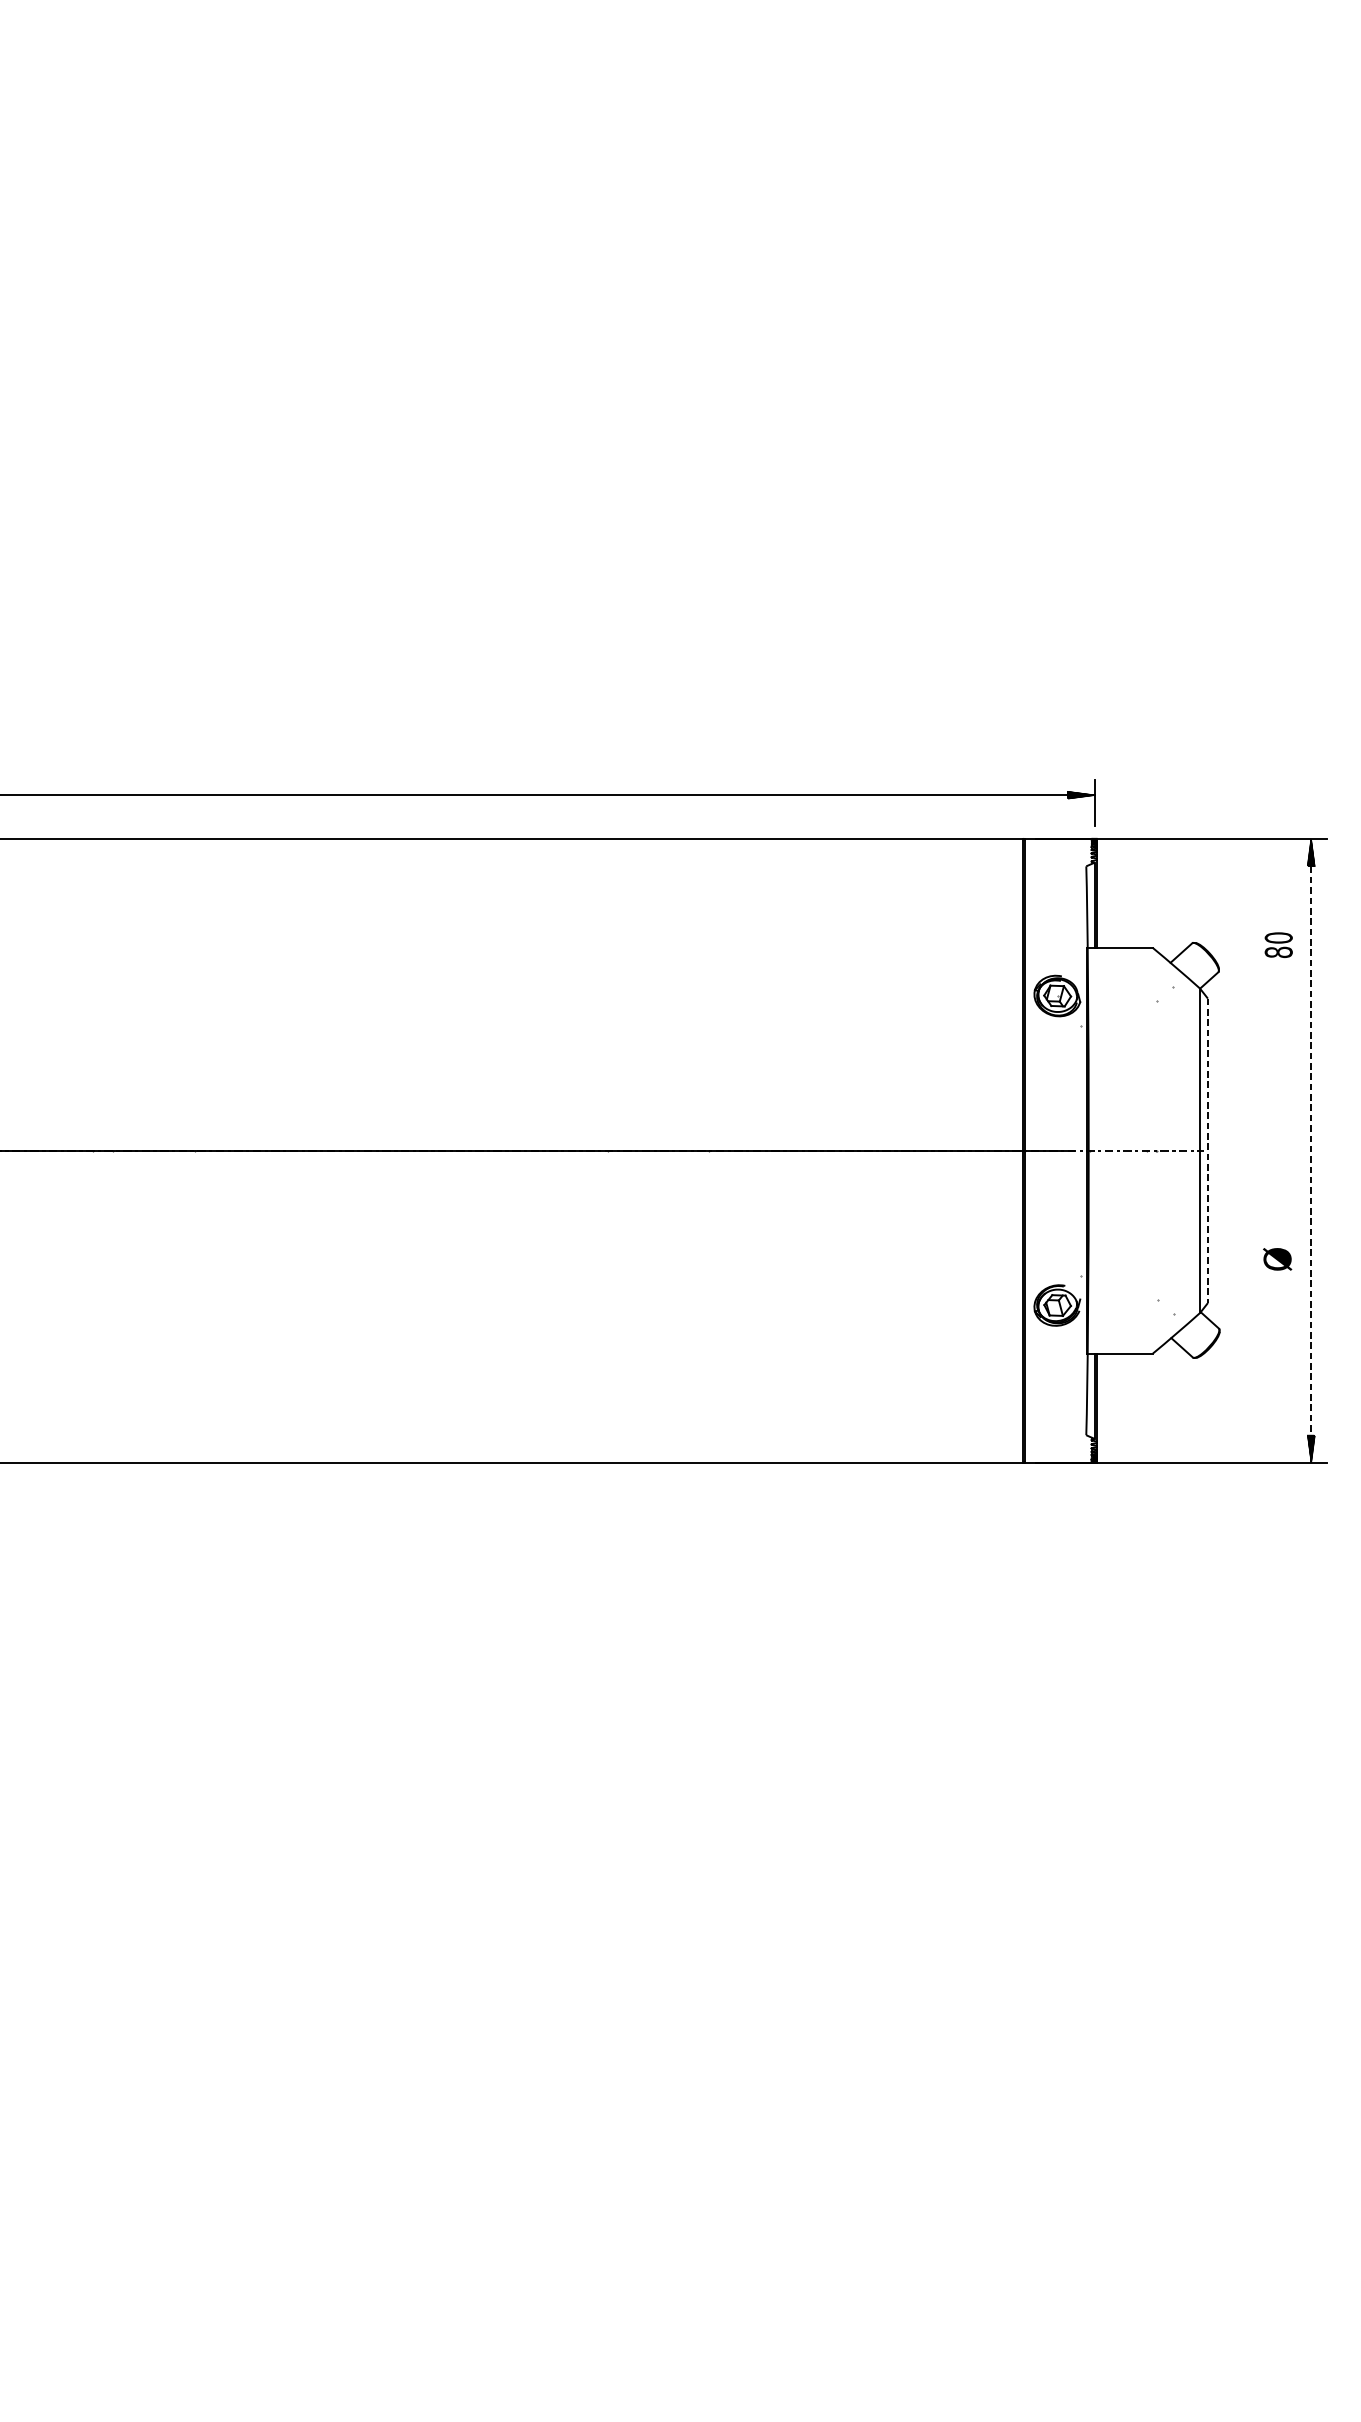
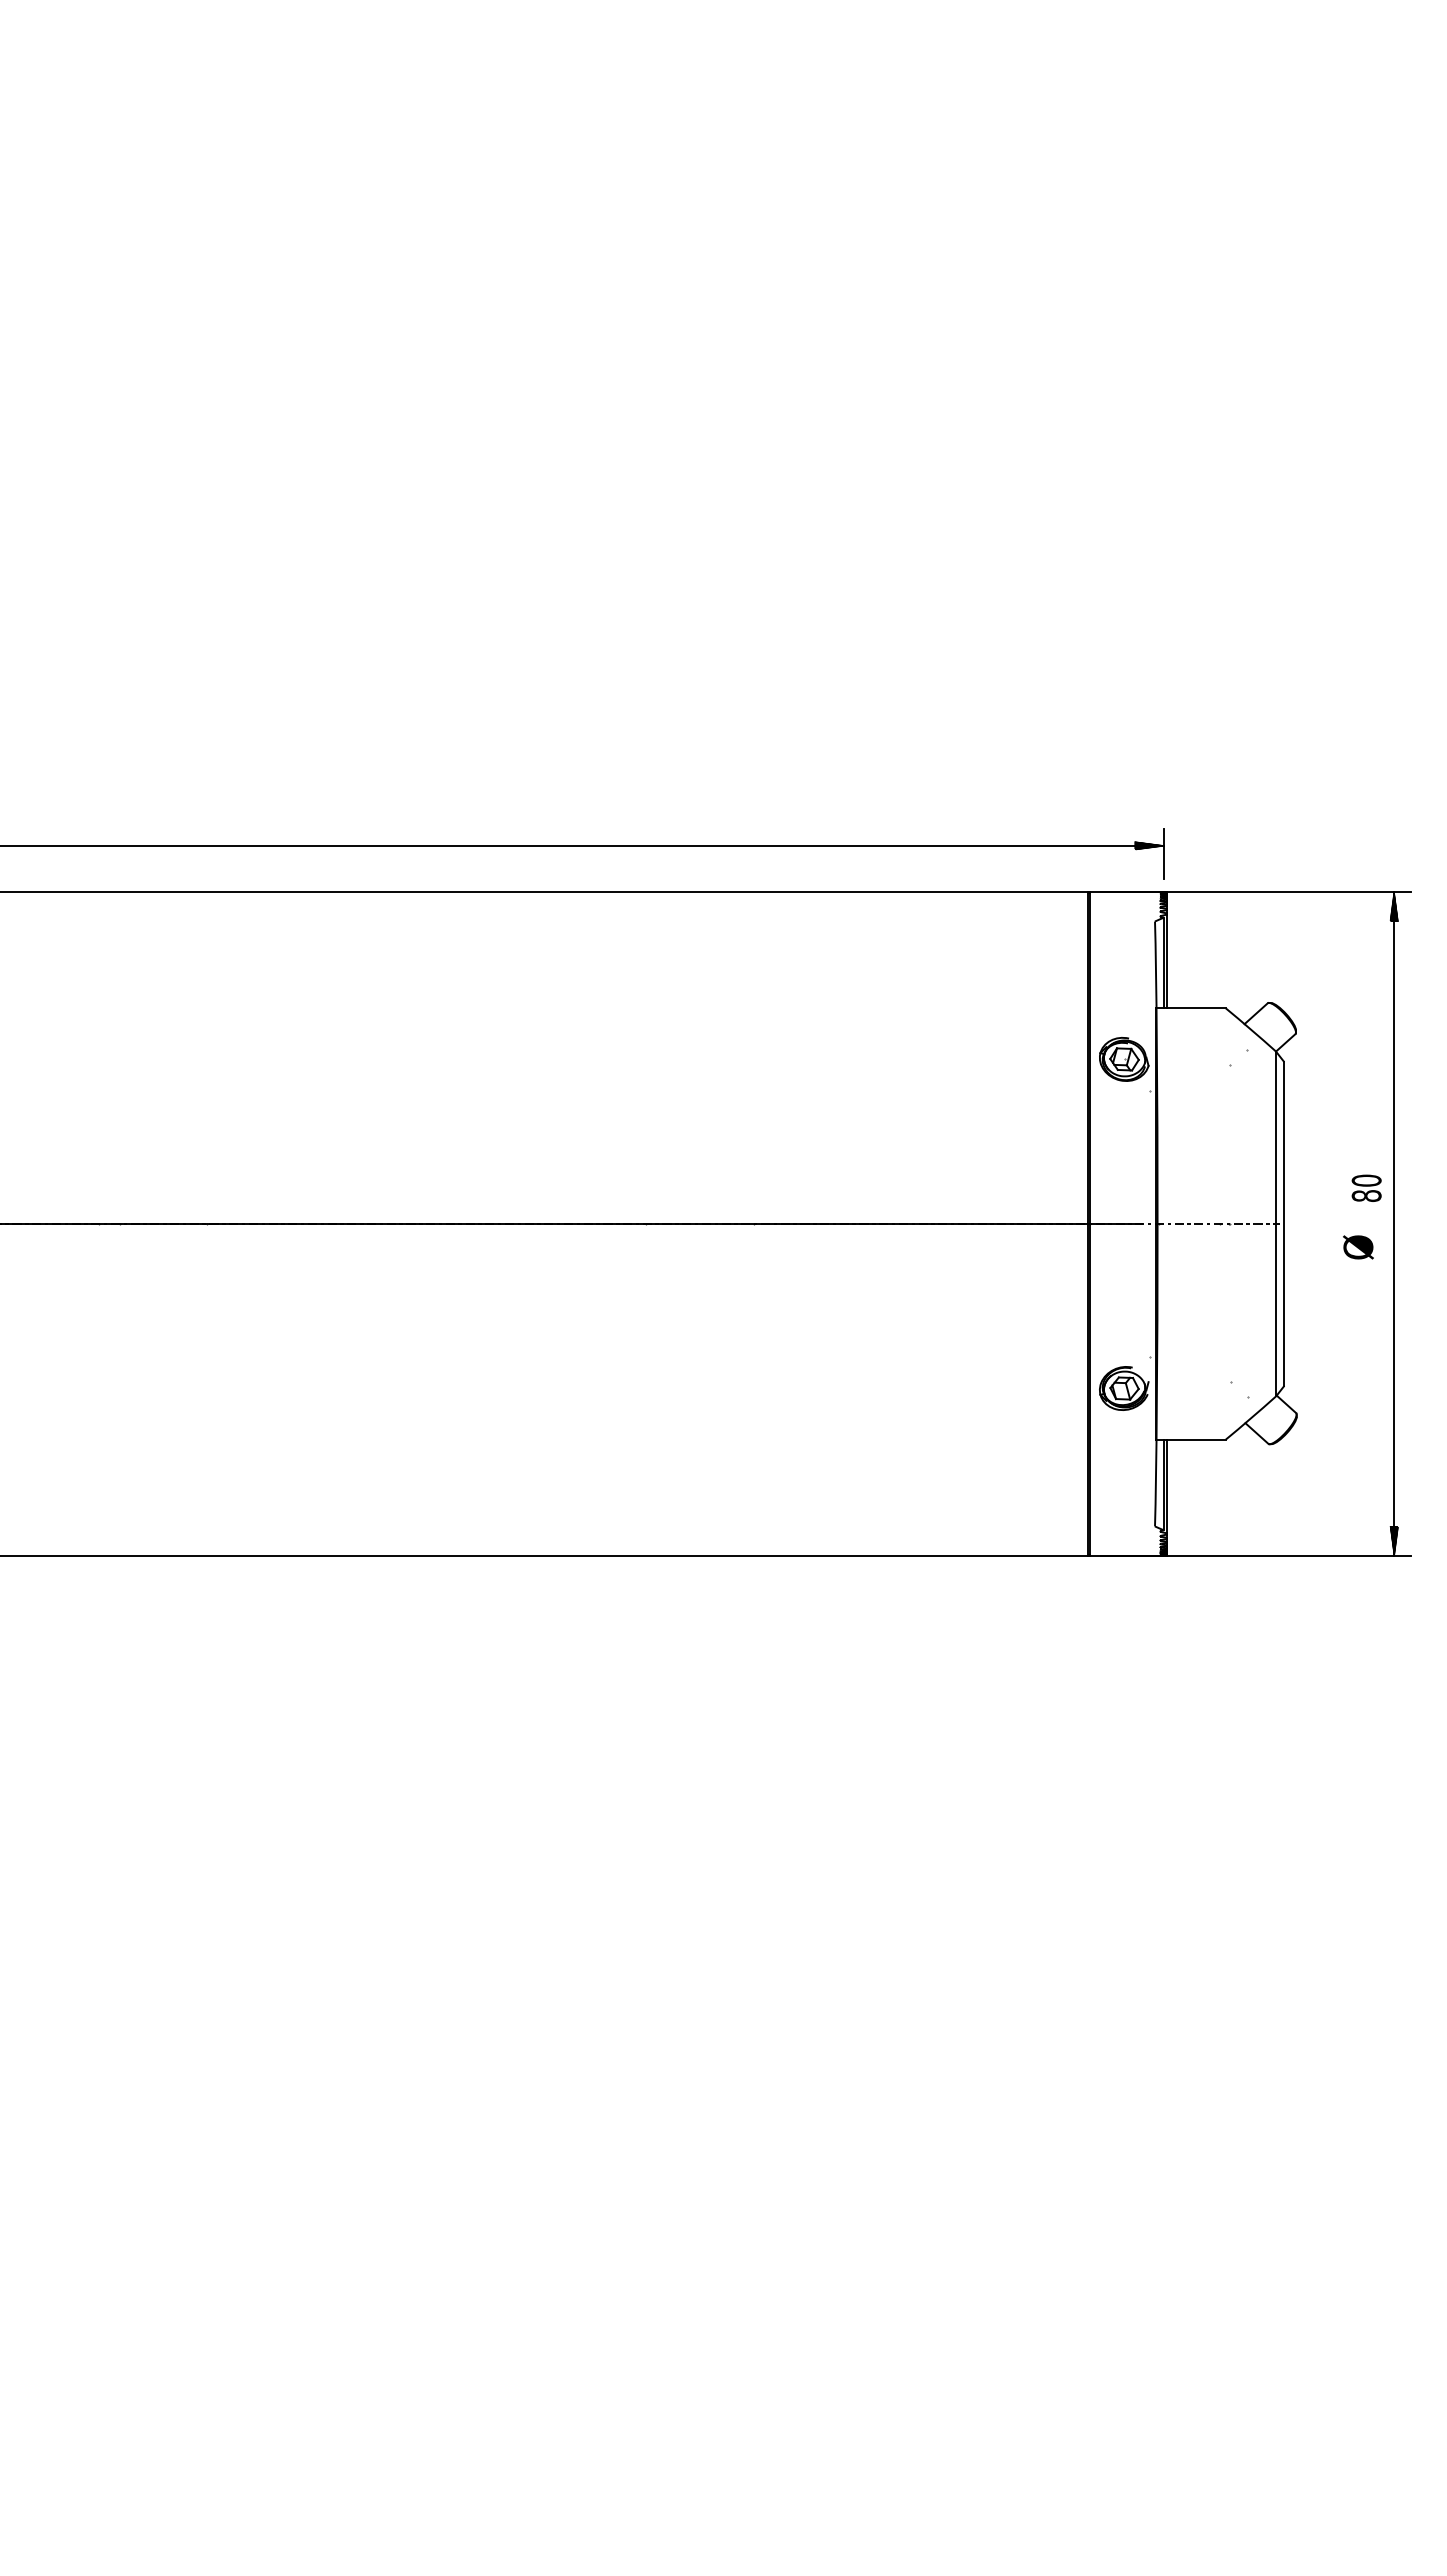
text: (1278, 944) -> (1366, 1187), moved
line: (1208, 1150) -> (1284, 1223), dashed -> solid
line: (1311, 1150) -> (1394, 1223), dashed -> solid
text: (1277, 1259) -> (1358, 1247), moved

